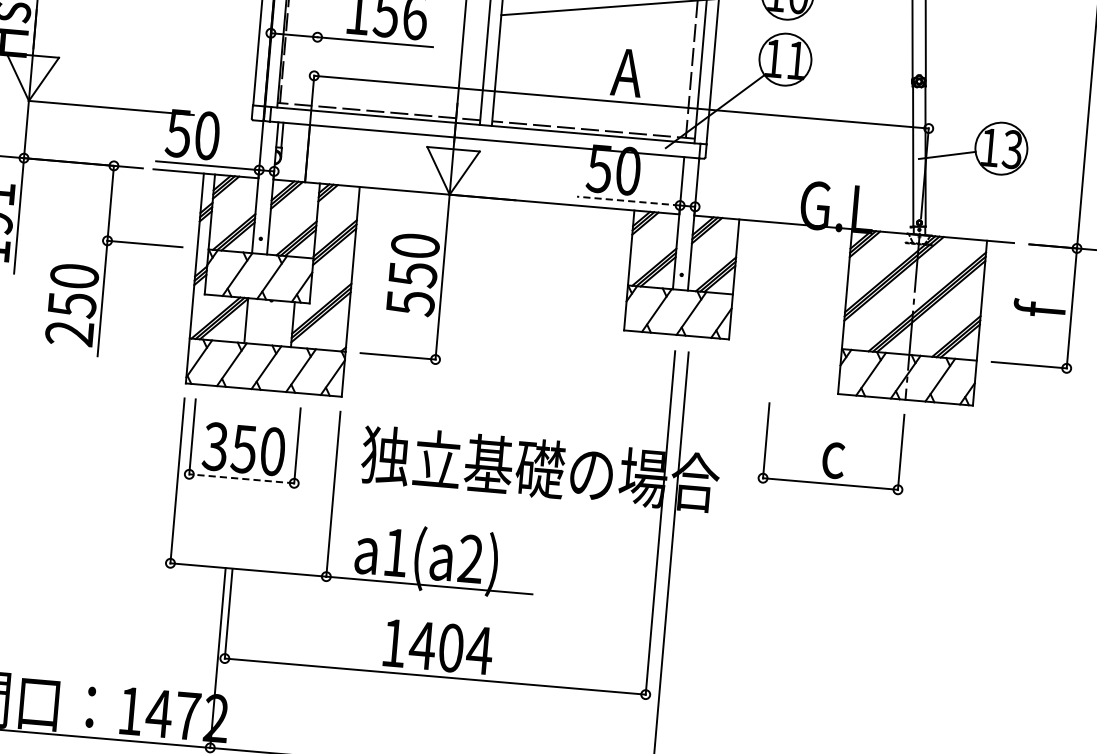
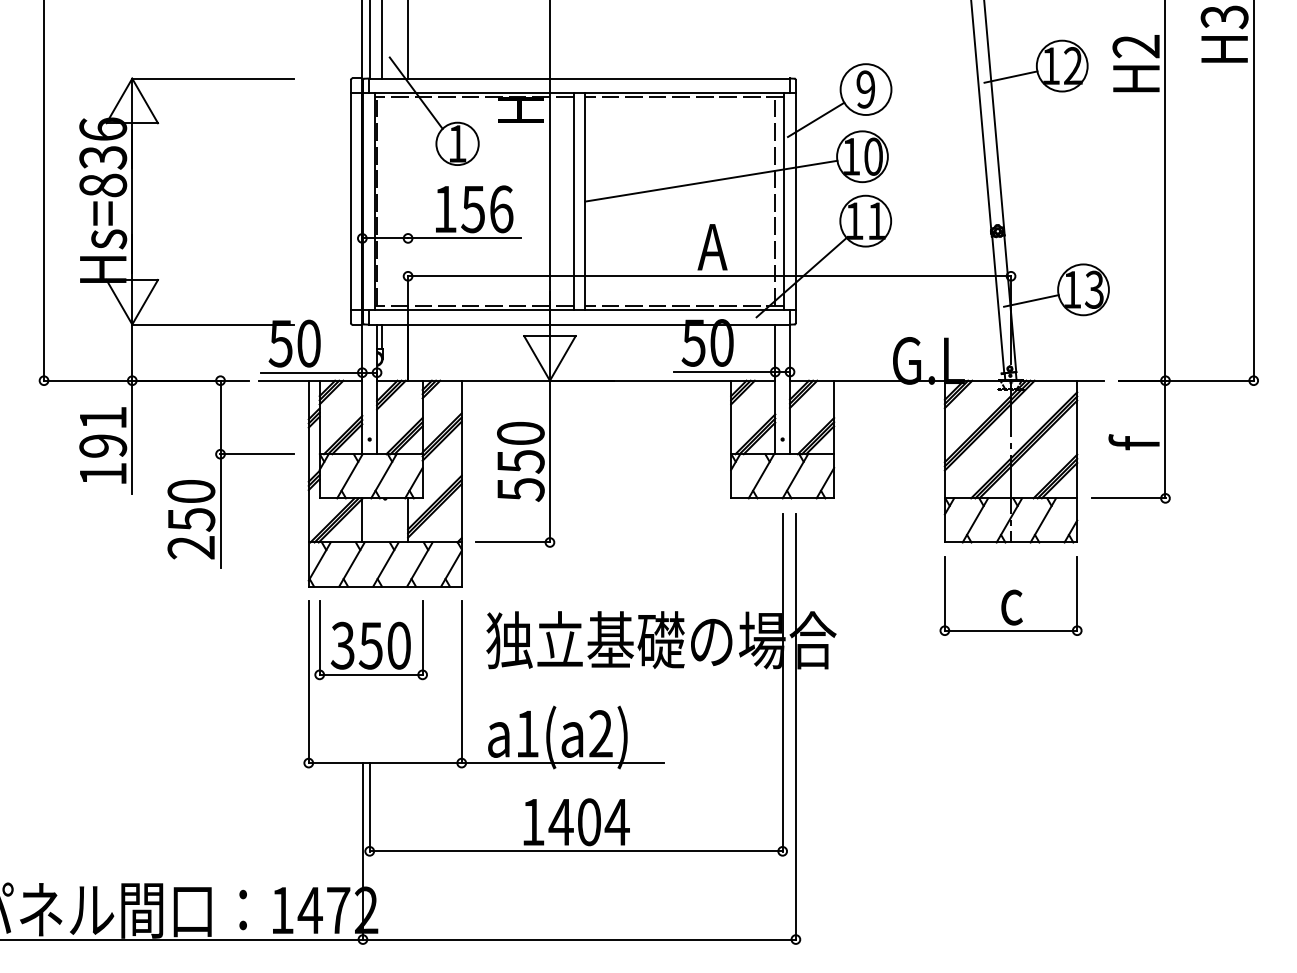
line: (628, 201) -> (724, 372), dashed -> solid
part: (833, 448) -> (1010, 595), moved
line: (241, 478) -> (370, 674), dashed -> solid

